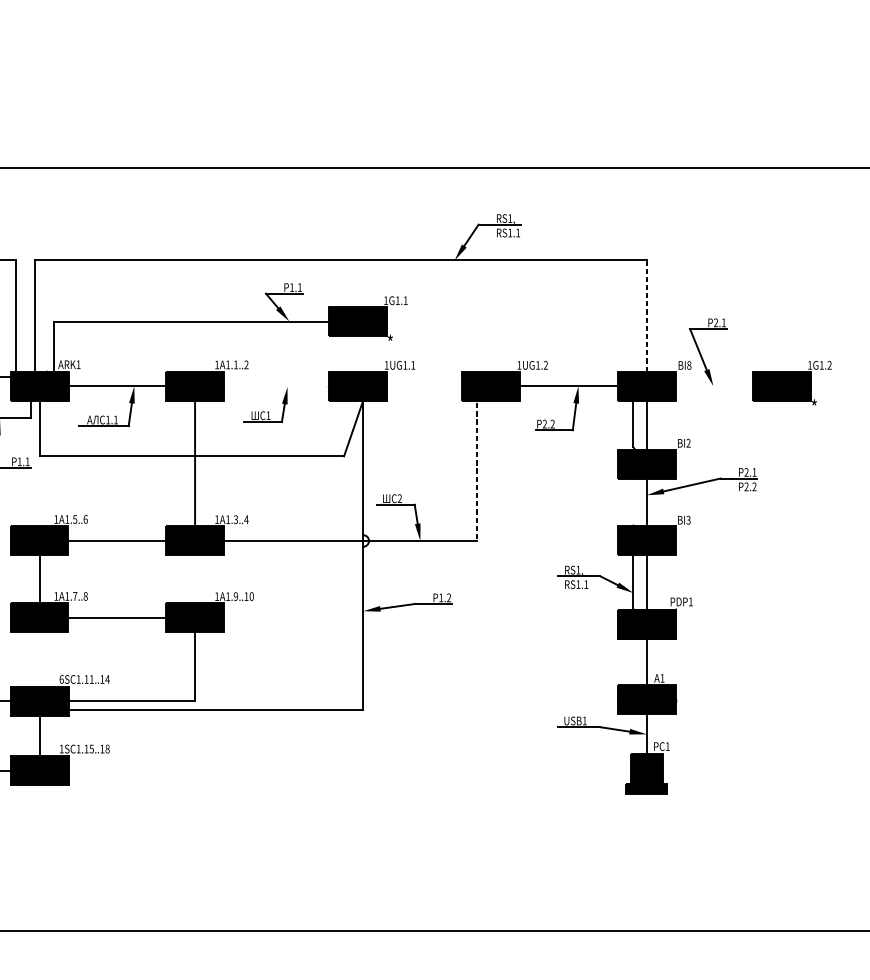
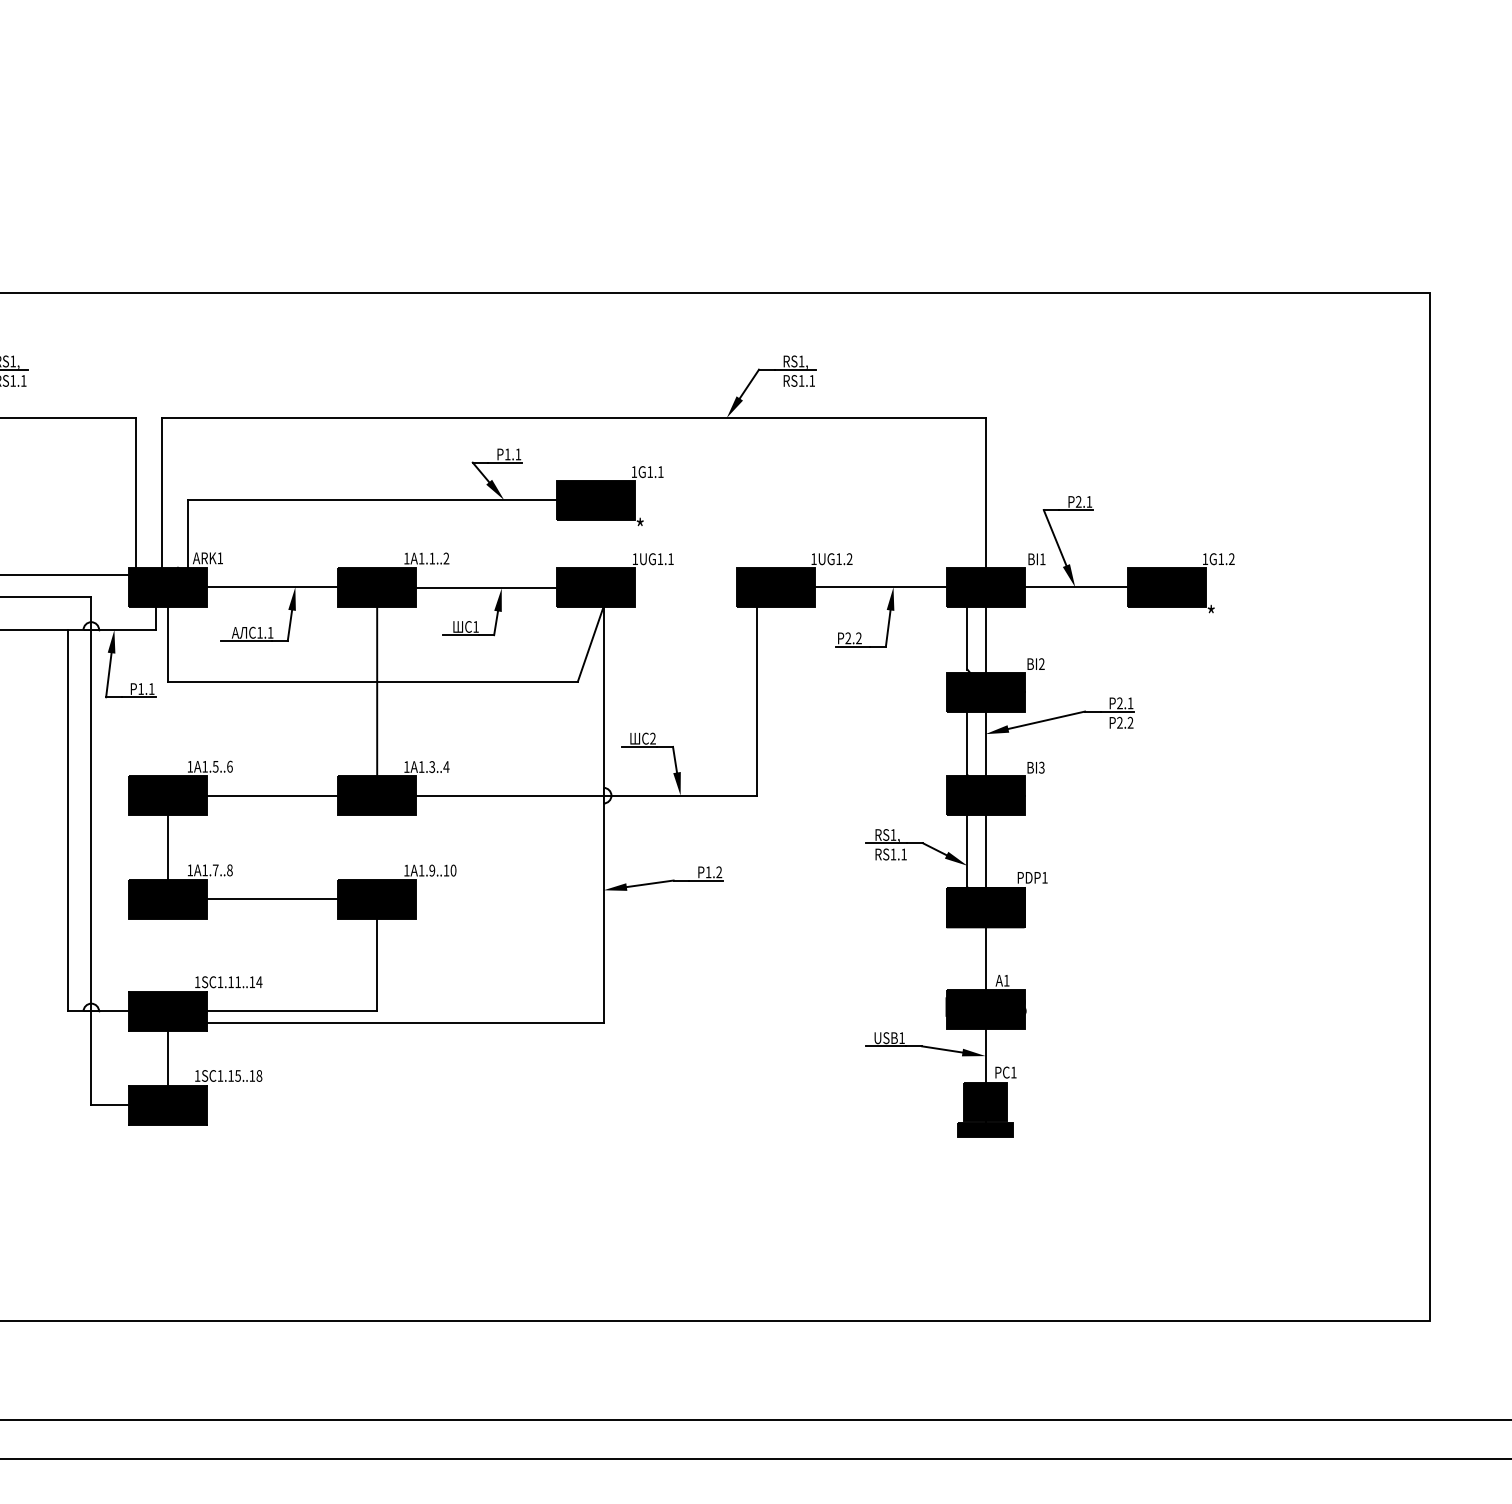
line: (646, 315) -> (985, 492), dashed -> solid
text: (689, 365) -> (1042, 559), BI8 -> BI1
line: (714, 386) -> (1076, 587), added
line: (276, 387) -> (486, 588), added
line: (477, 468) -> (757, 697), dashed -> solid
line: (633, 502) -> (967, 743), added
text: (61, 679) -> (197, 982), 6SC1.11..14 -> 1SC1.11..14

